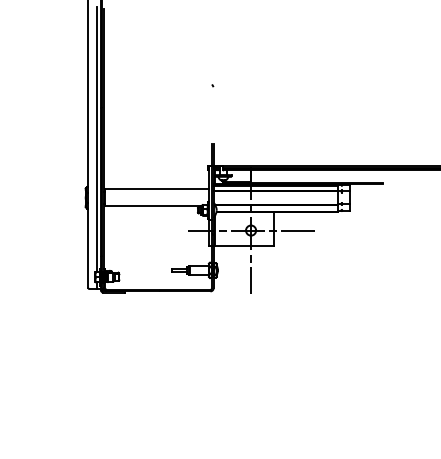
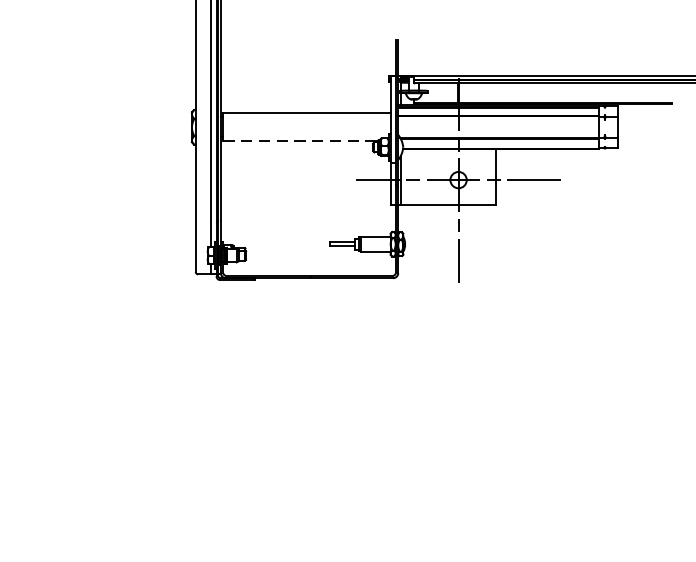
line: (153, 206) -> (301, 141), solid -> dashed

